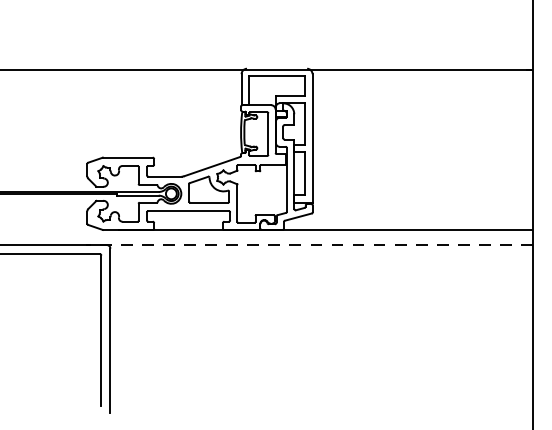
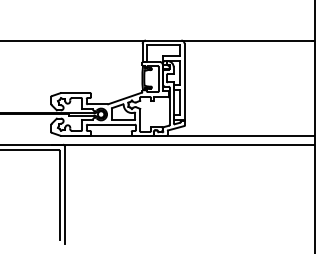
line: (308, 244) -> (182, 144), dashed -> solid

